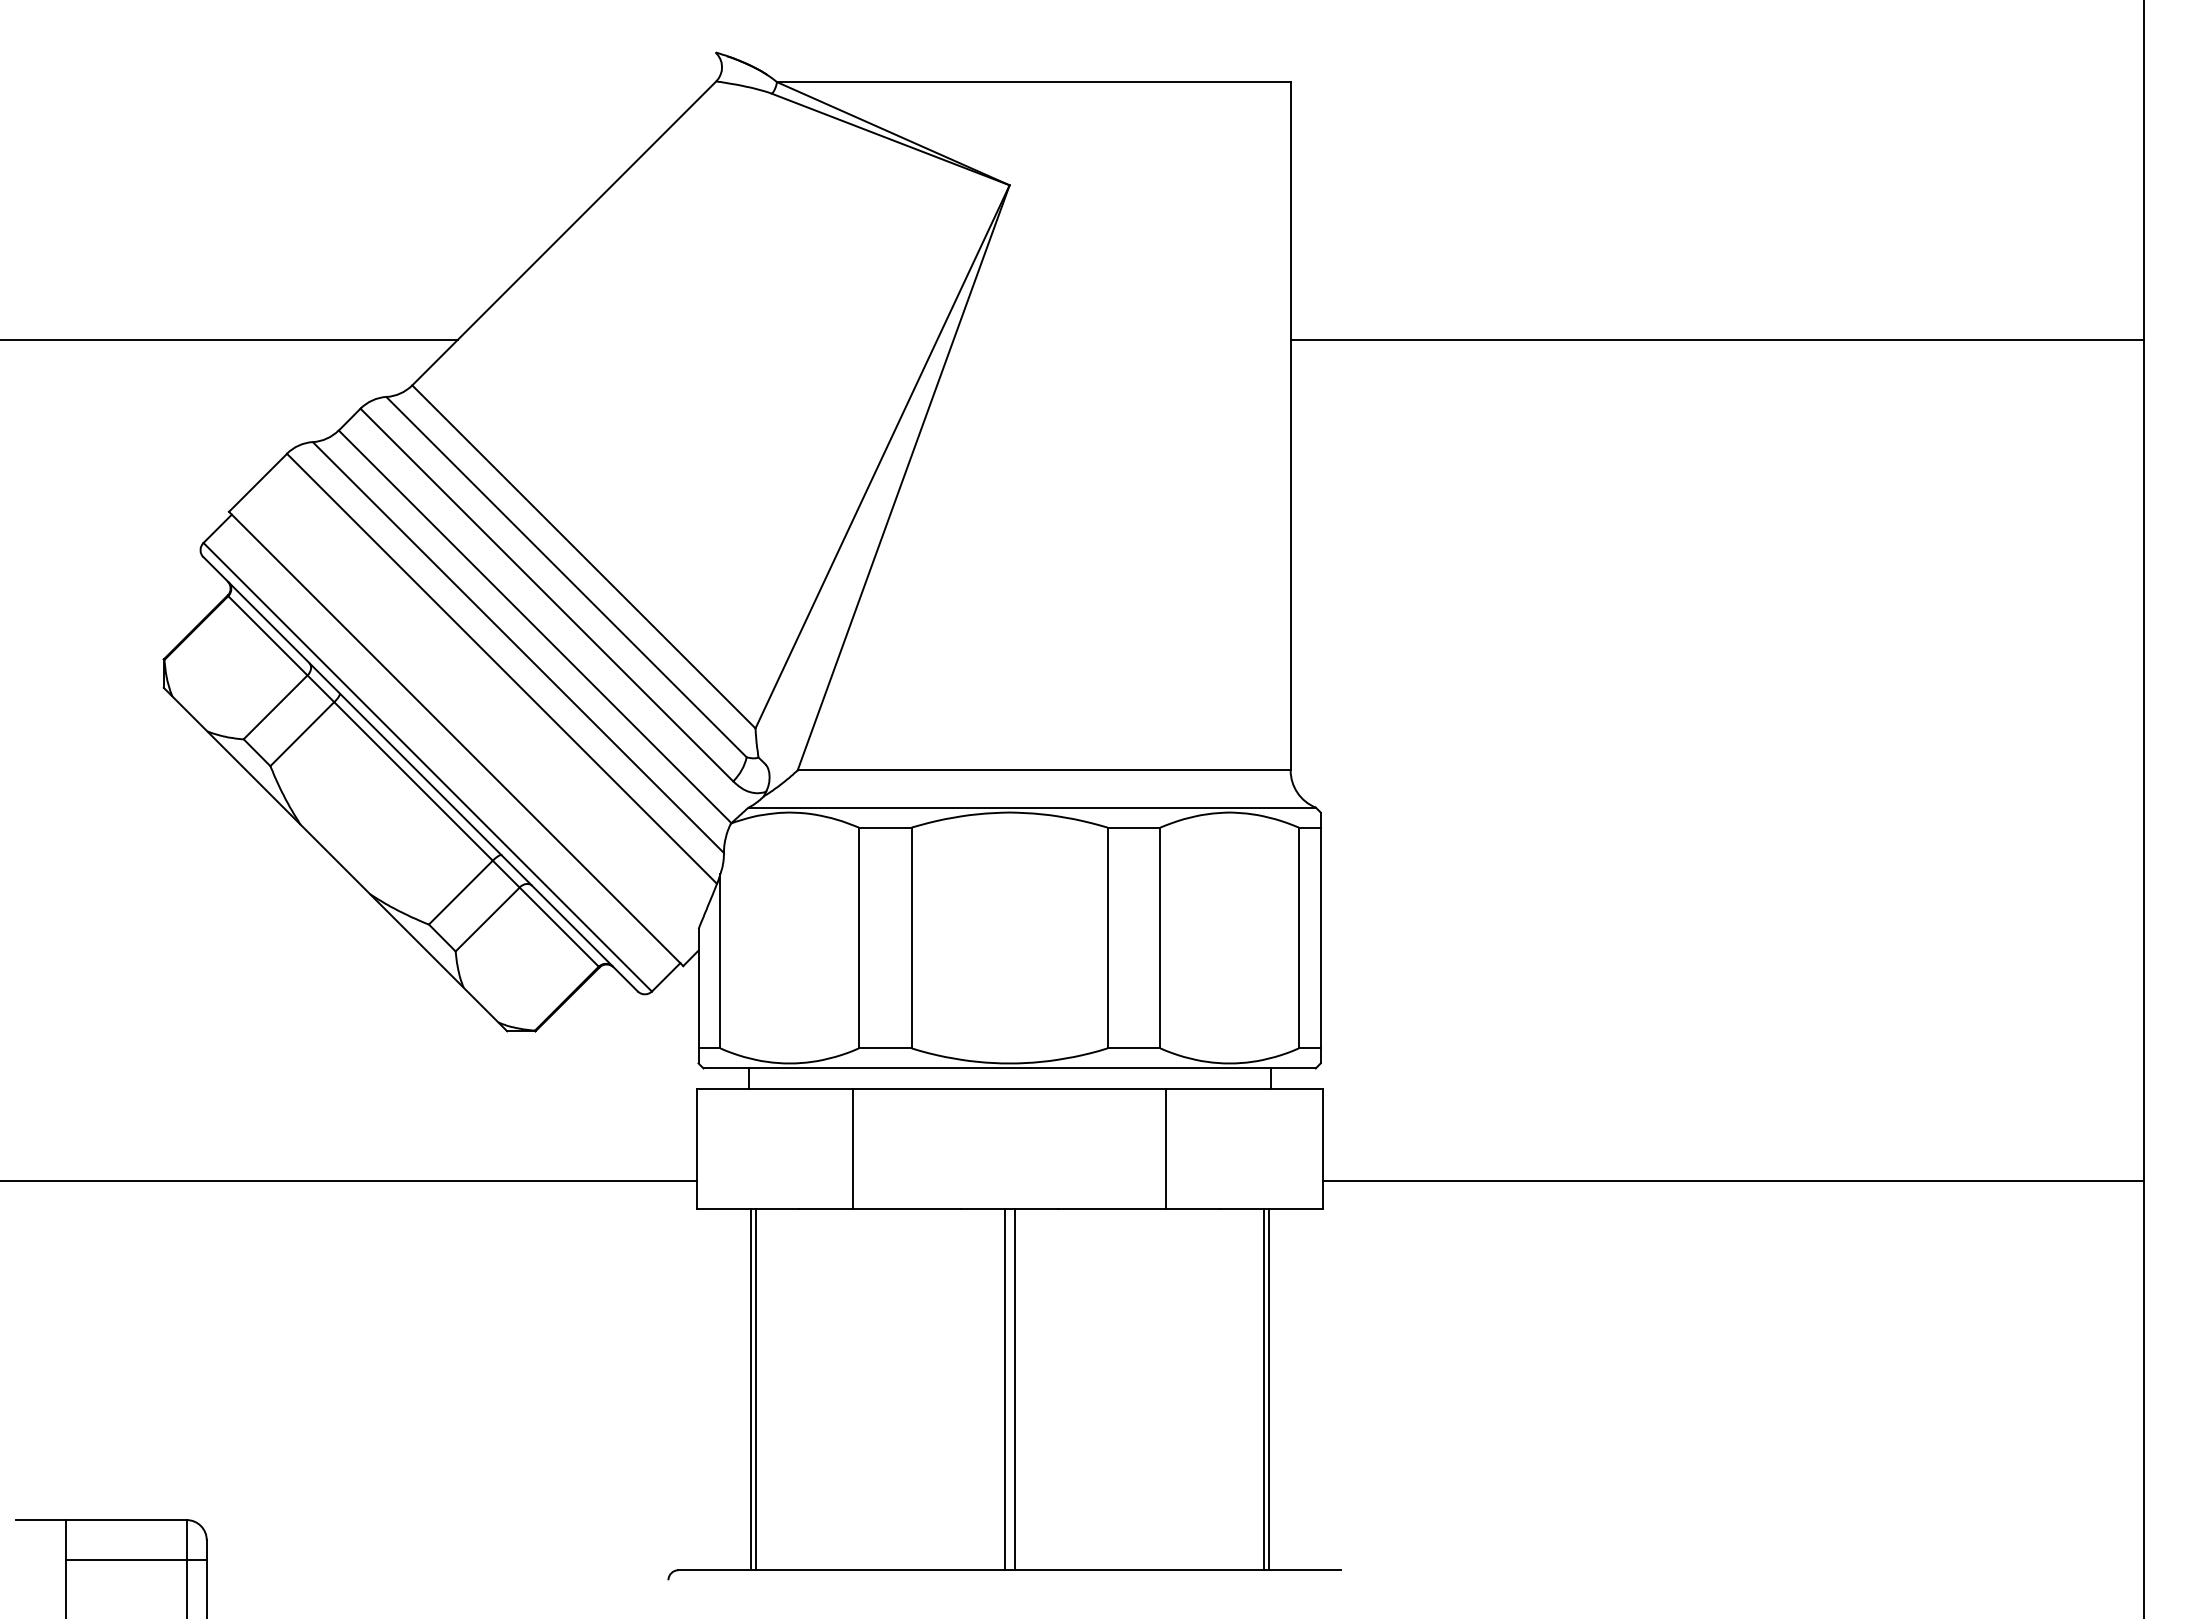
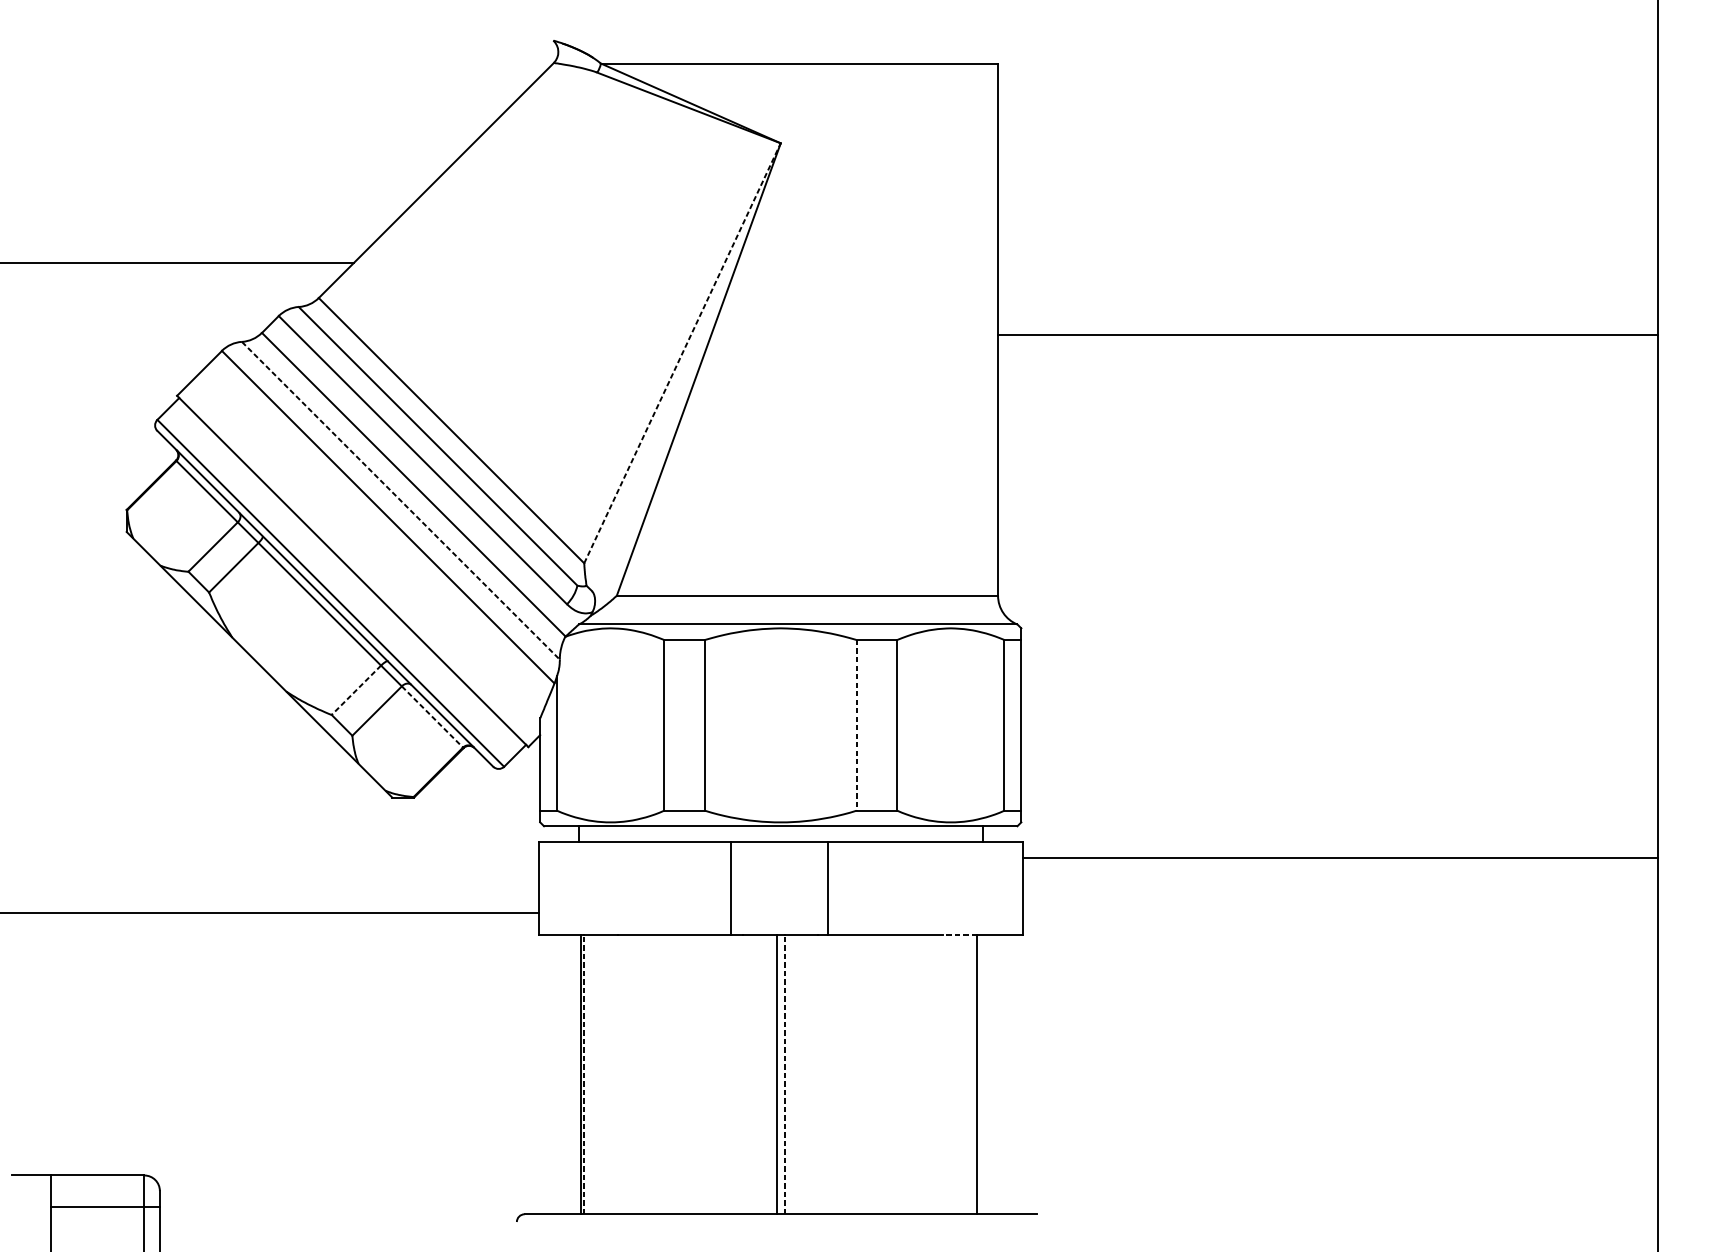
line: (1716, 339) -> (1327, 334), moved
line: (882, 456) -> (682, 353), solid -> dashed
line: (518, 647) -> (400, 500), solid -> dashed
line: (460, 892) -> (356, 690), solid -> dashed
line: (559, 927) -> (432, 717), solid -> dashed
line: (1107, 938) -> (856, 725), solid -> dashed
line: (853, 1148) -> (731, 888), moved
line: (1166, 1148) -> (828, 888), moved
line: (1732, 1180) -> (1339, 857), moved
line: (1241, 1208) -> (960, 934), solid -> dashed
line: (755, 1389) -> (584, 1074), solid -> dashed
line: (1014, 1389) -> (784, 1074), solid -> dashed
line: (1268, 1389) -> (980, 1074), removed

